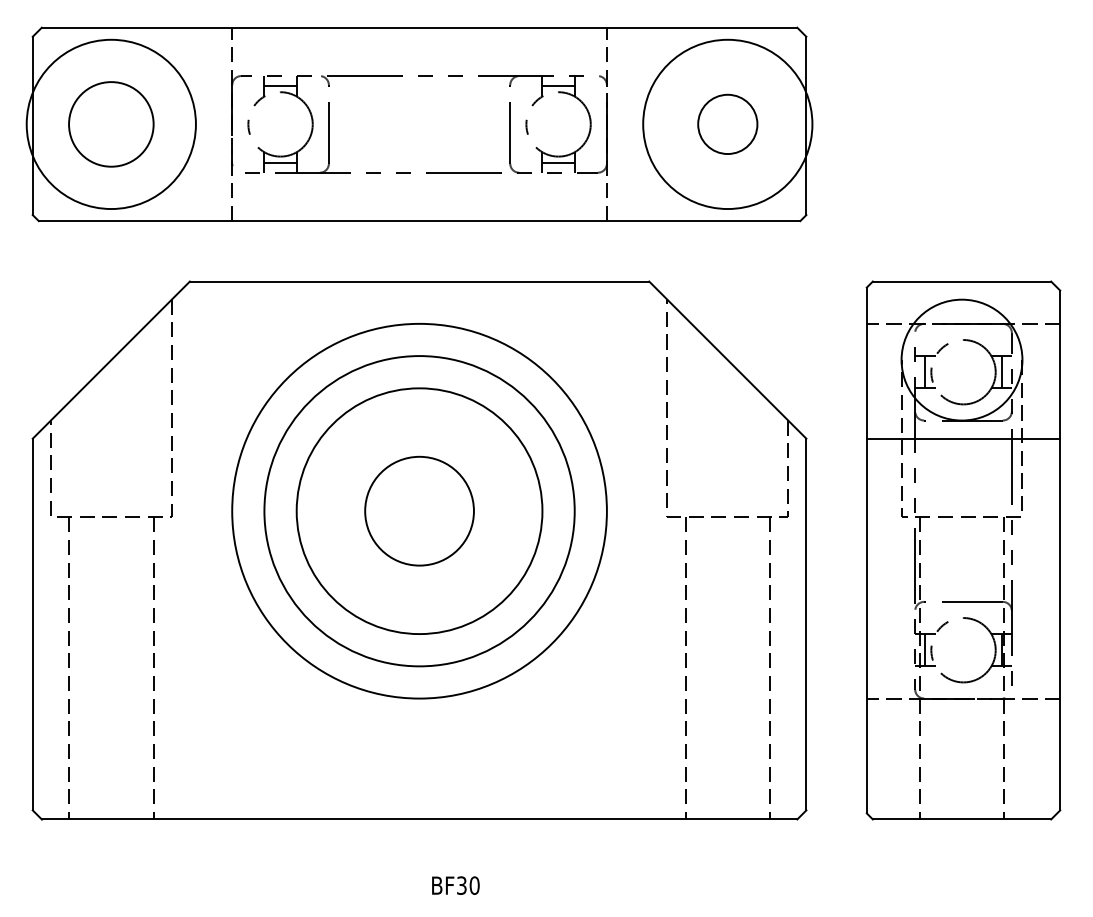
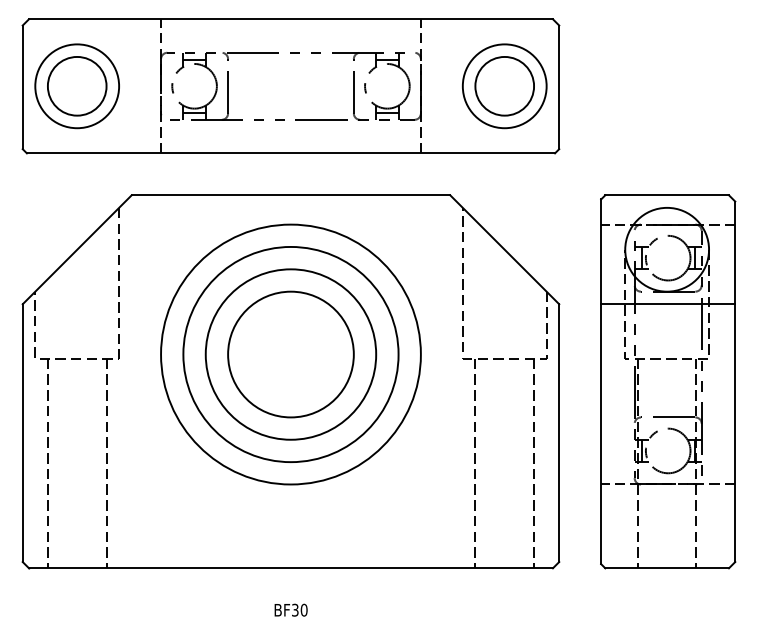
circle: (727, 123) -> (504, 85), size x1.43
circle: (111, 124) -> (77, 86), size x0.71
circle: (727, 124) -> (504, 86), size x0.71
circle: (418, 511) -> (290, 354), size x1.67
text: (454, 884) -> (290, 609), moved

